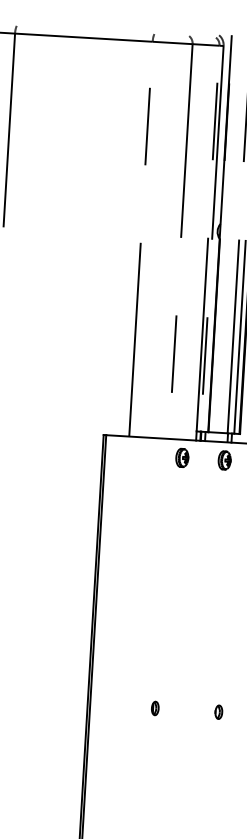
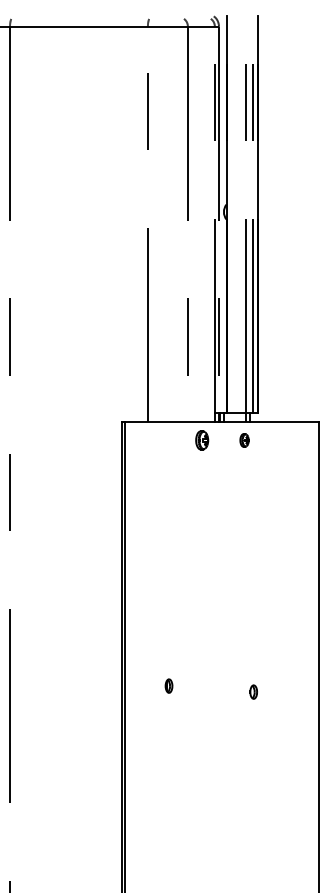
part: (224, 460) -> (244, 440), size x0.7
part: (154, 707) -> (168, 685), moved

